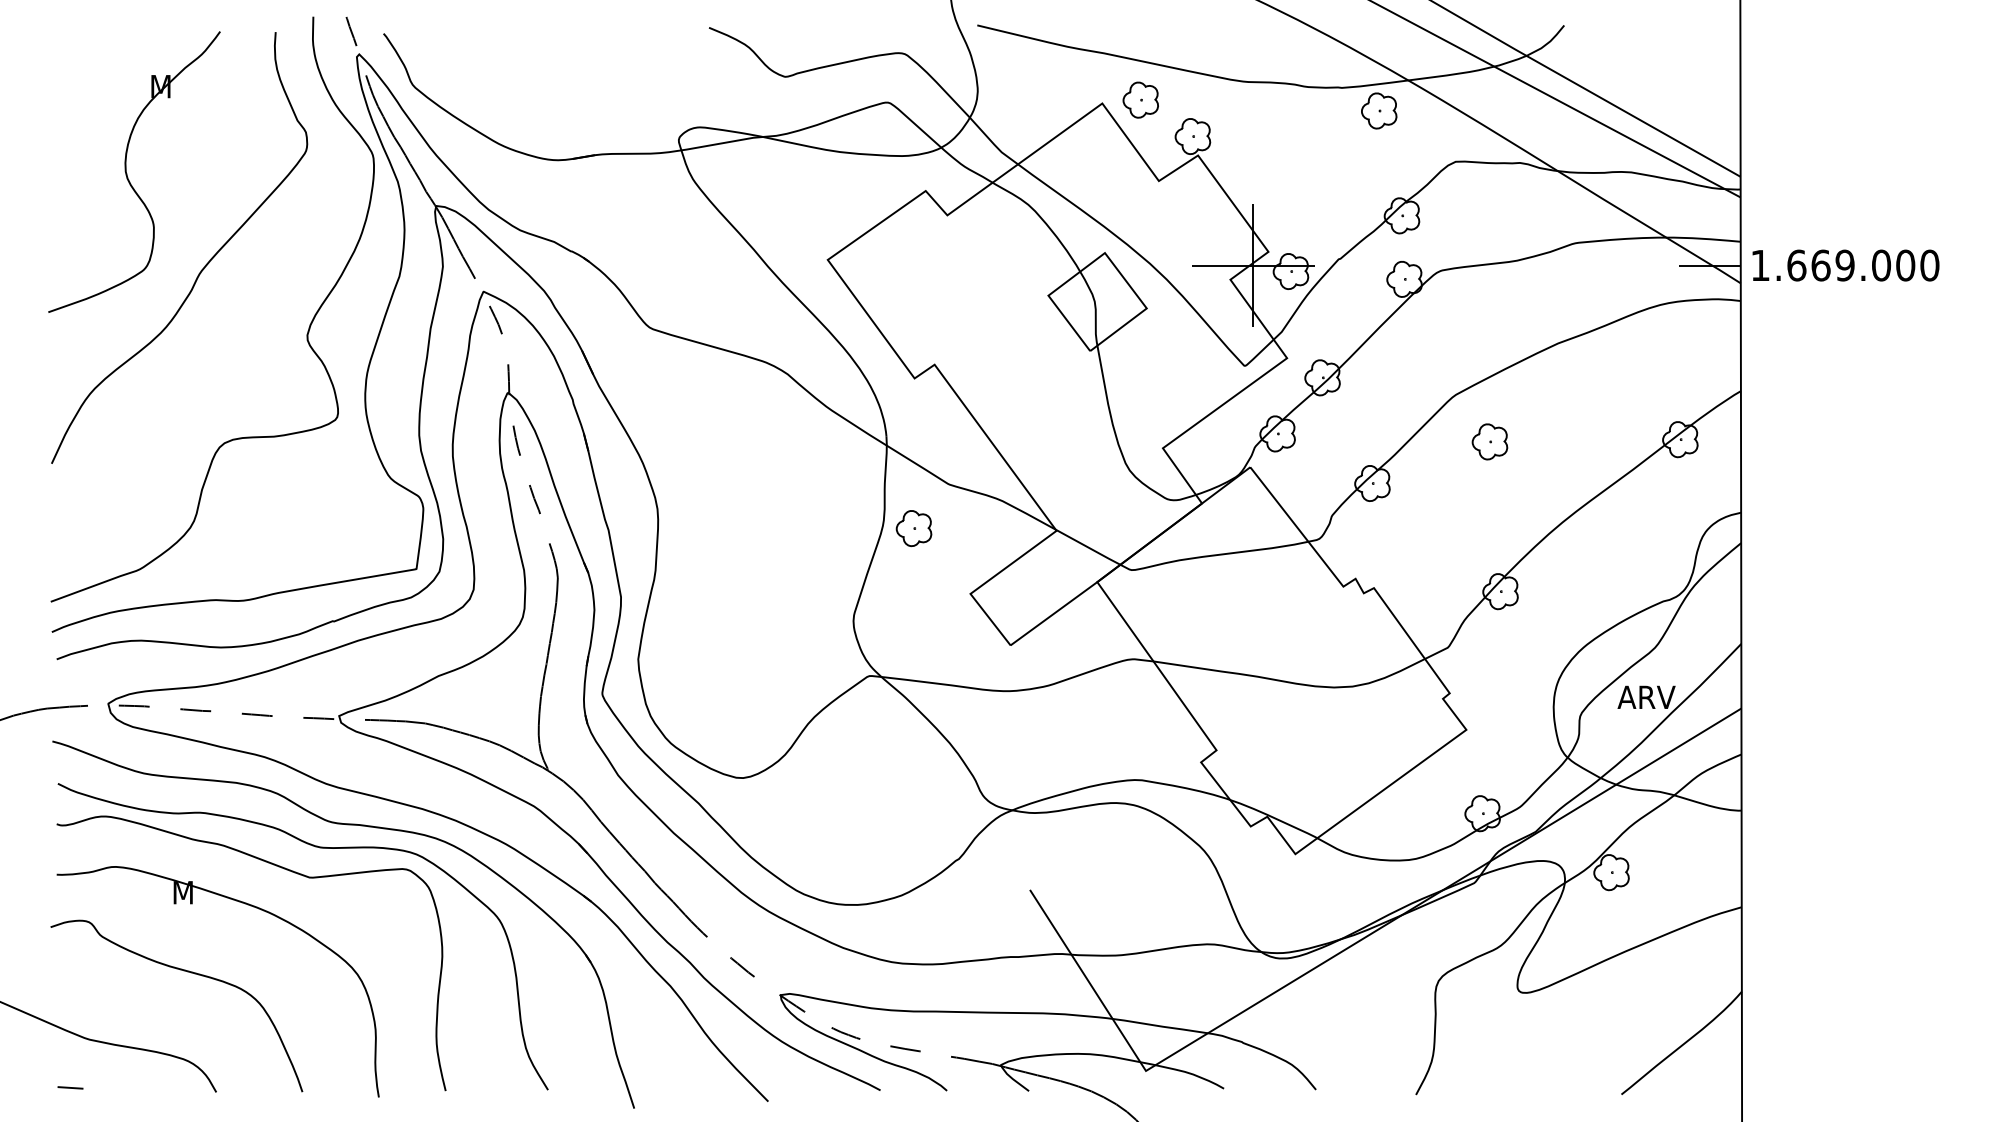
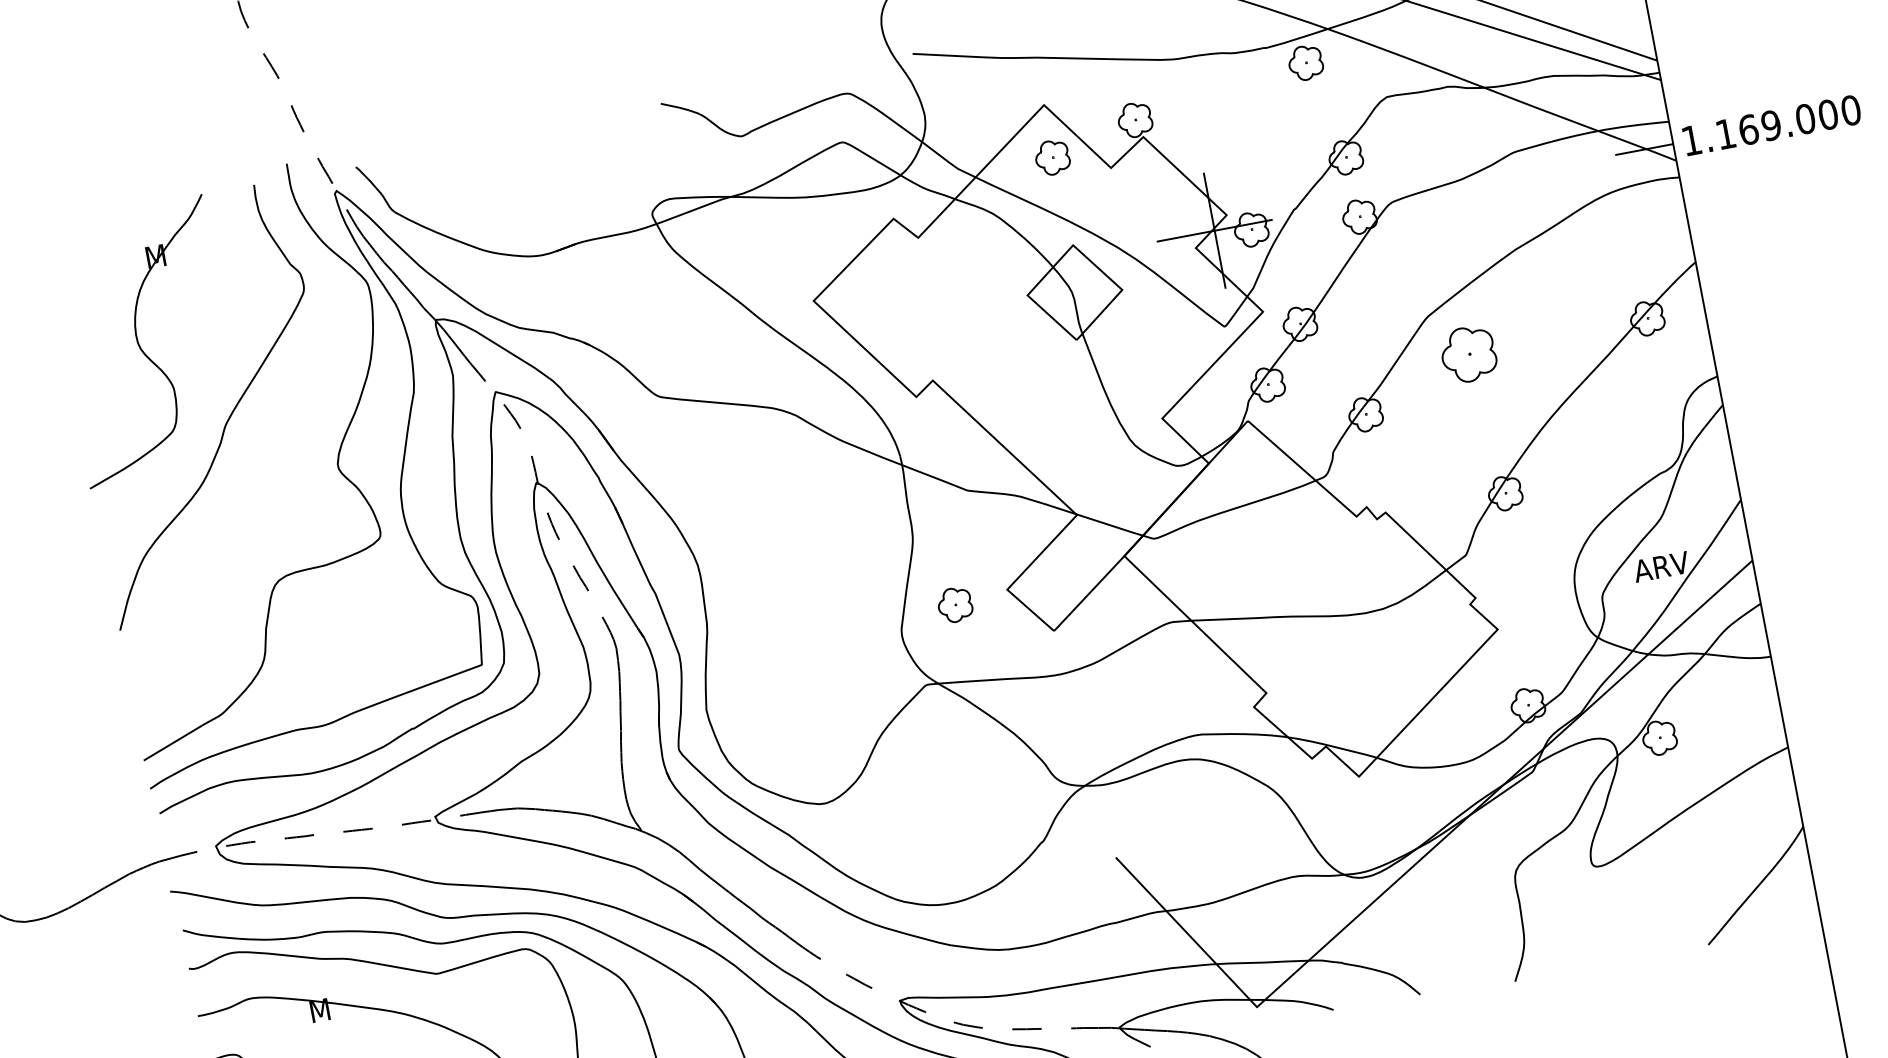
part: (1140, 99) -> (1052, 157), moved
text: (1796, 265) -> (1725, 134), 1.669.000 -> 1.169.000
part: (1489, 441) -> (1468, 354), size x1.6
part: (913, 528) -> (954, 605), moved

